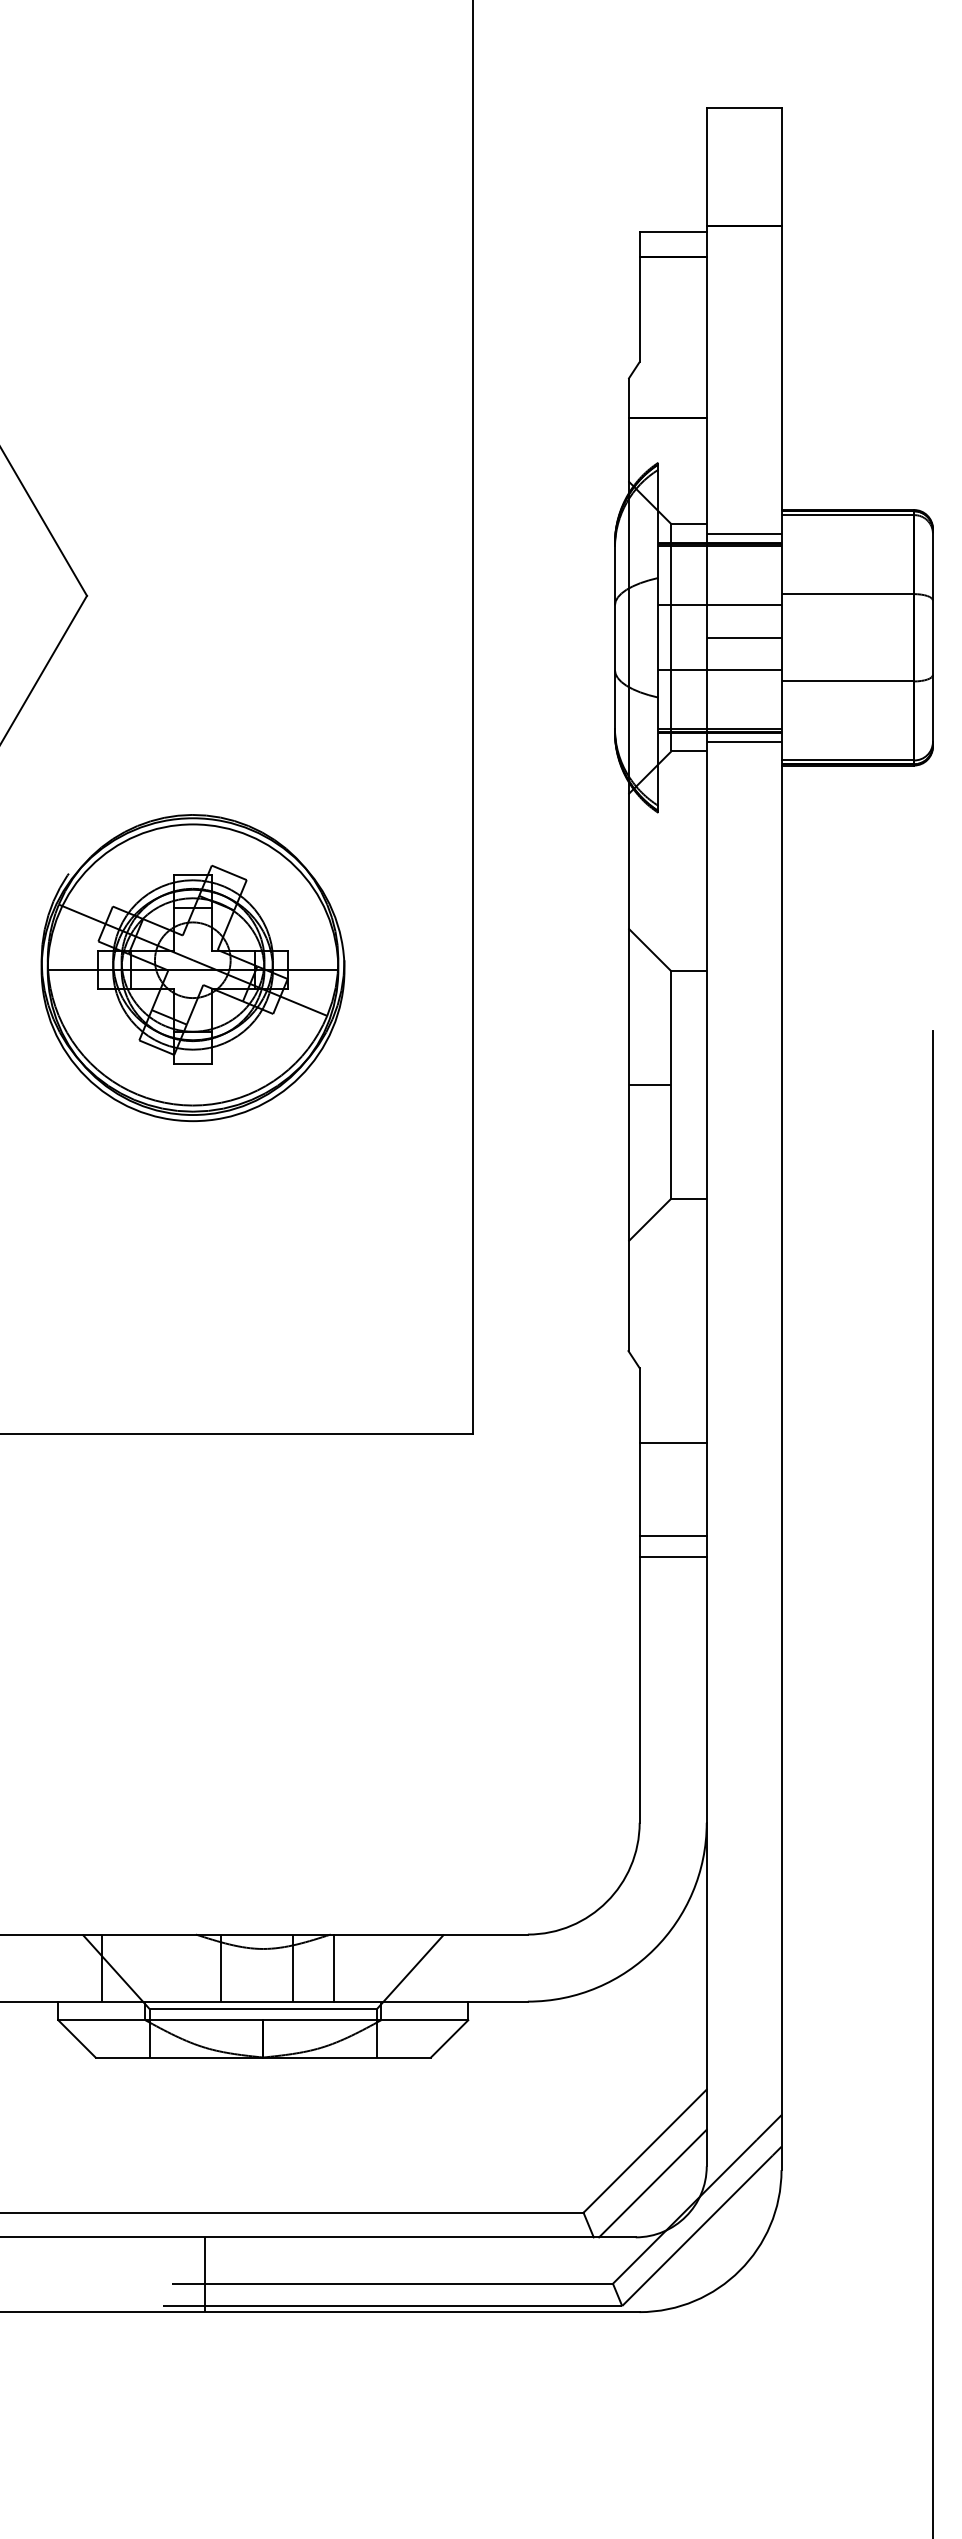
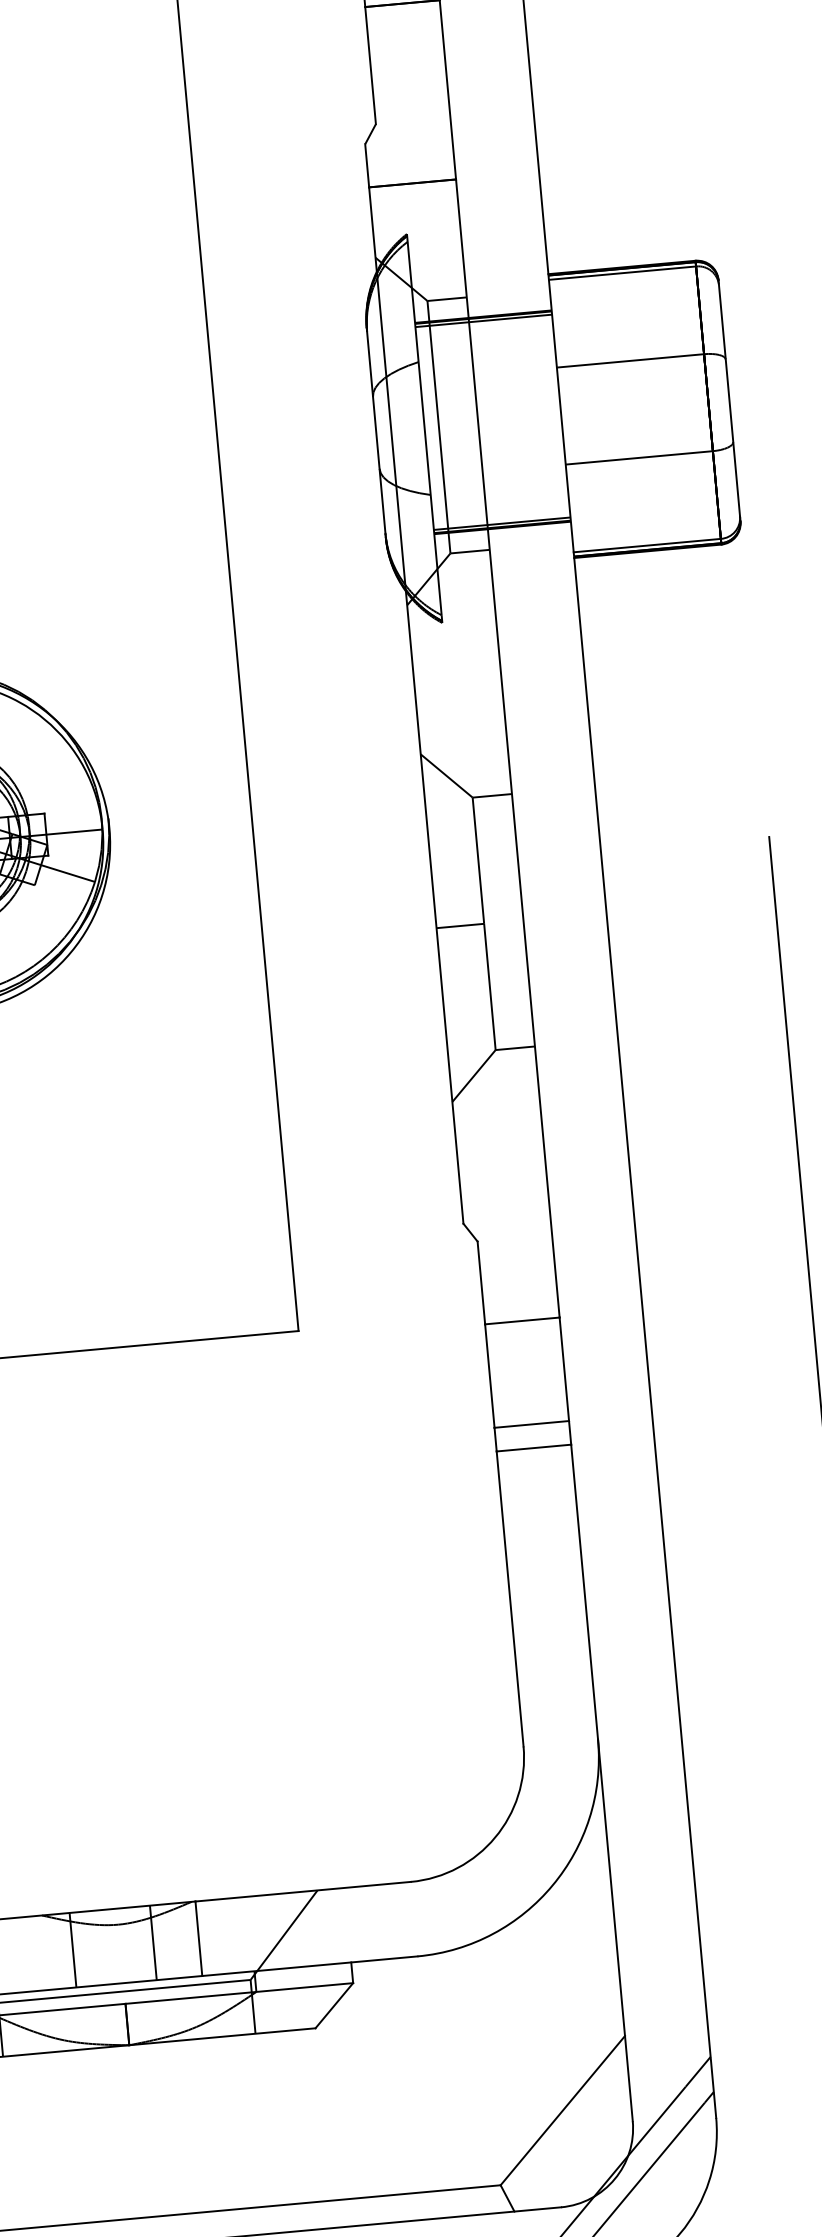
line: (743, 533) -> (508, 304), removed
line: (719, 605) -> (489, 386), removed
line: (743, 637) -> (519, 419), removed
line: (719, 670) -> (495, 458), removed
line: (743, 741) -> (529, 535), removed
line: (652, 2183) -> (574, 2145), removed

